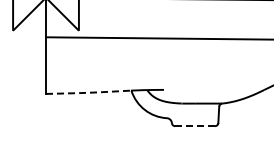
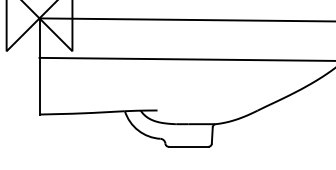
line: (88, 92) -> (82, 113), dashed -> solid
line: (194, 125) -> (188, 146), dashed -> solid

